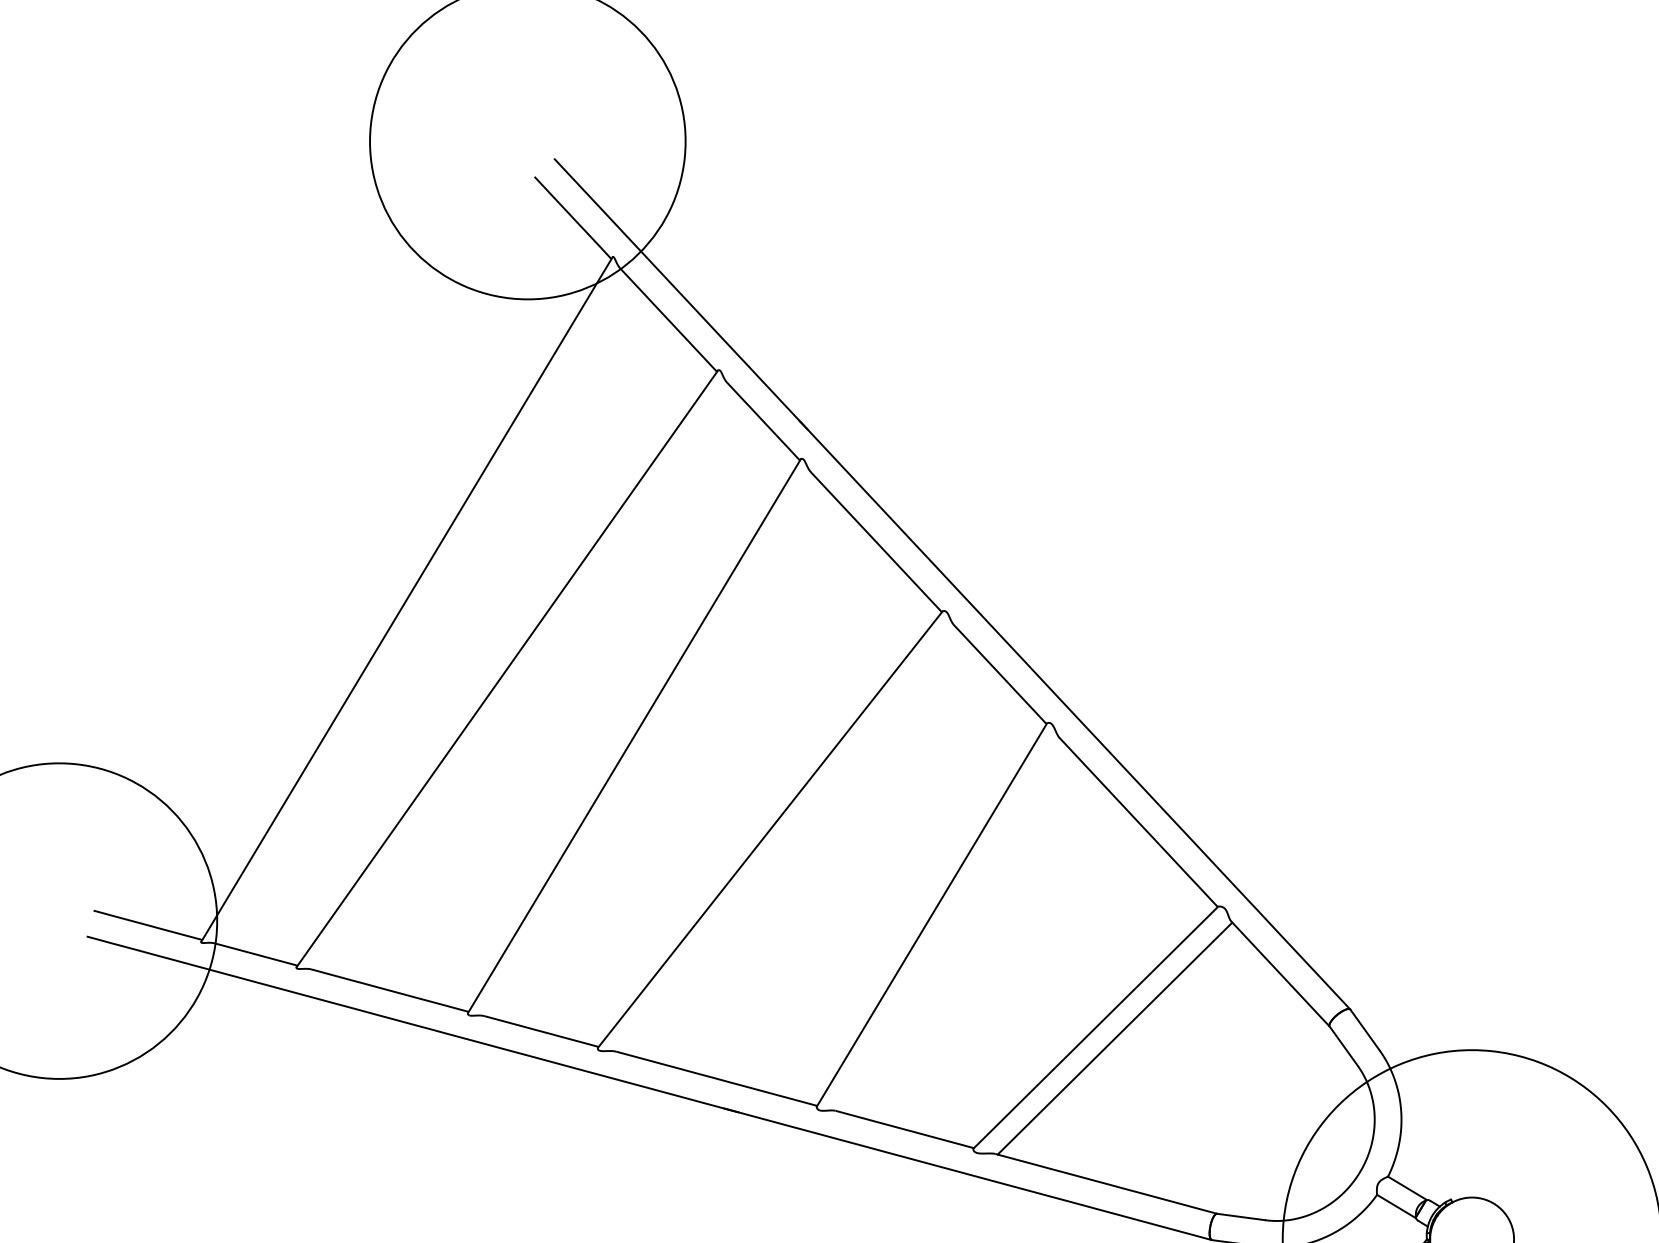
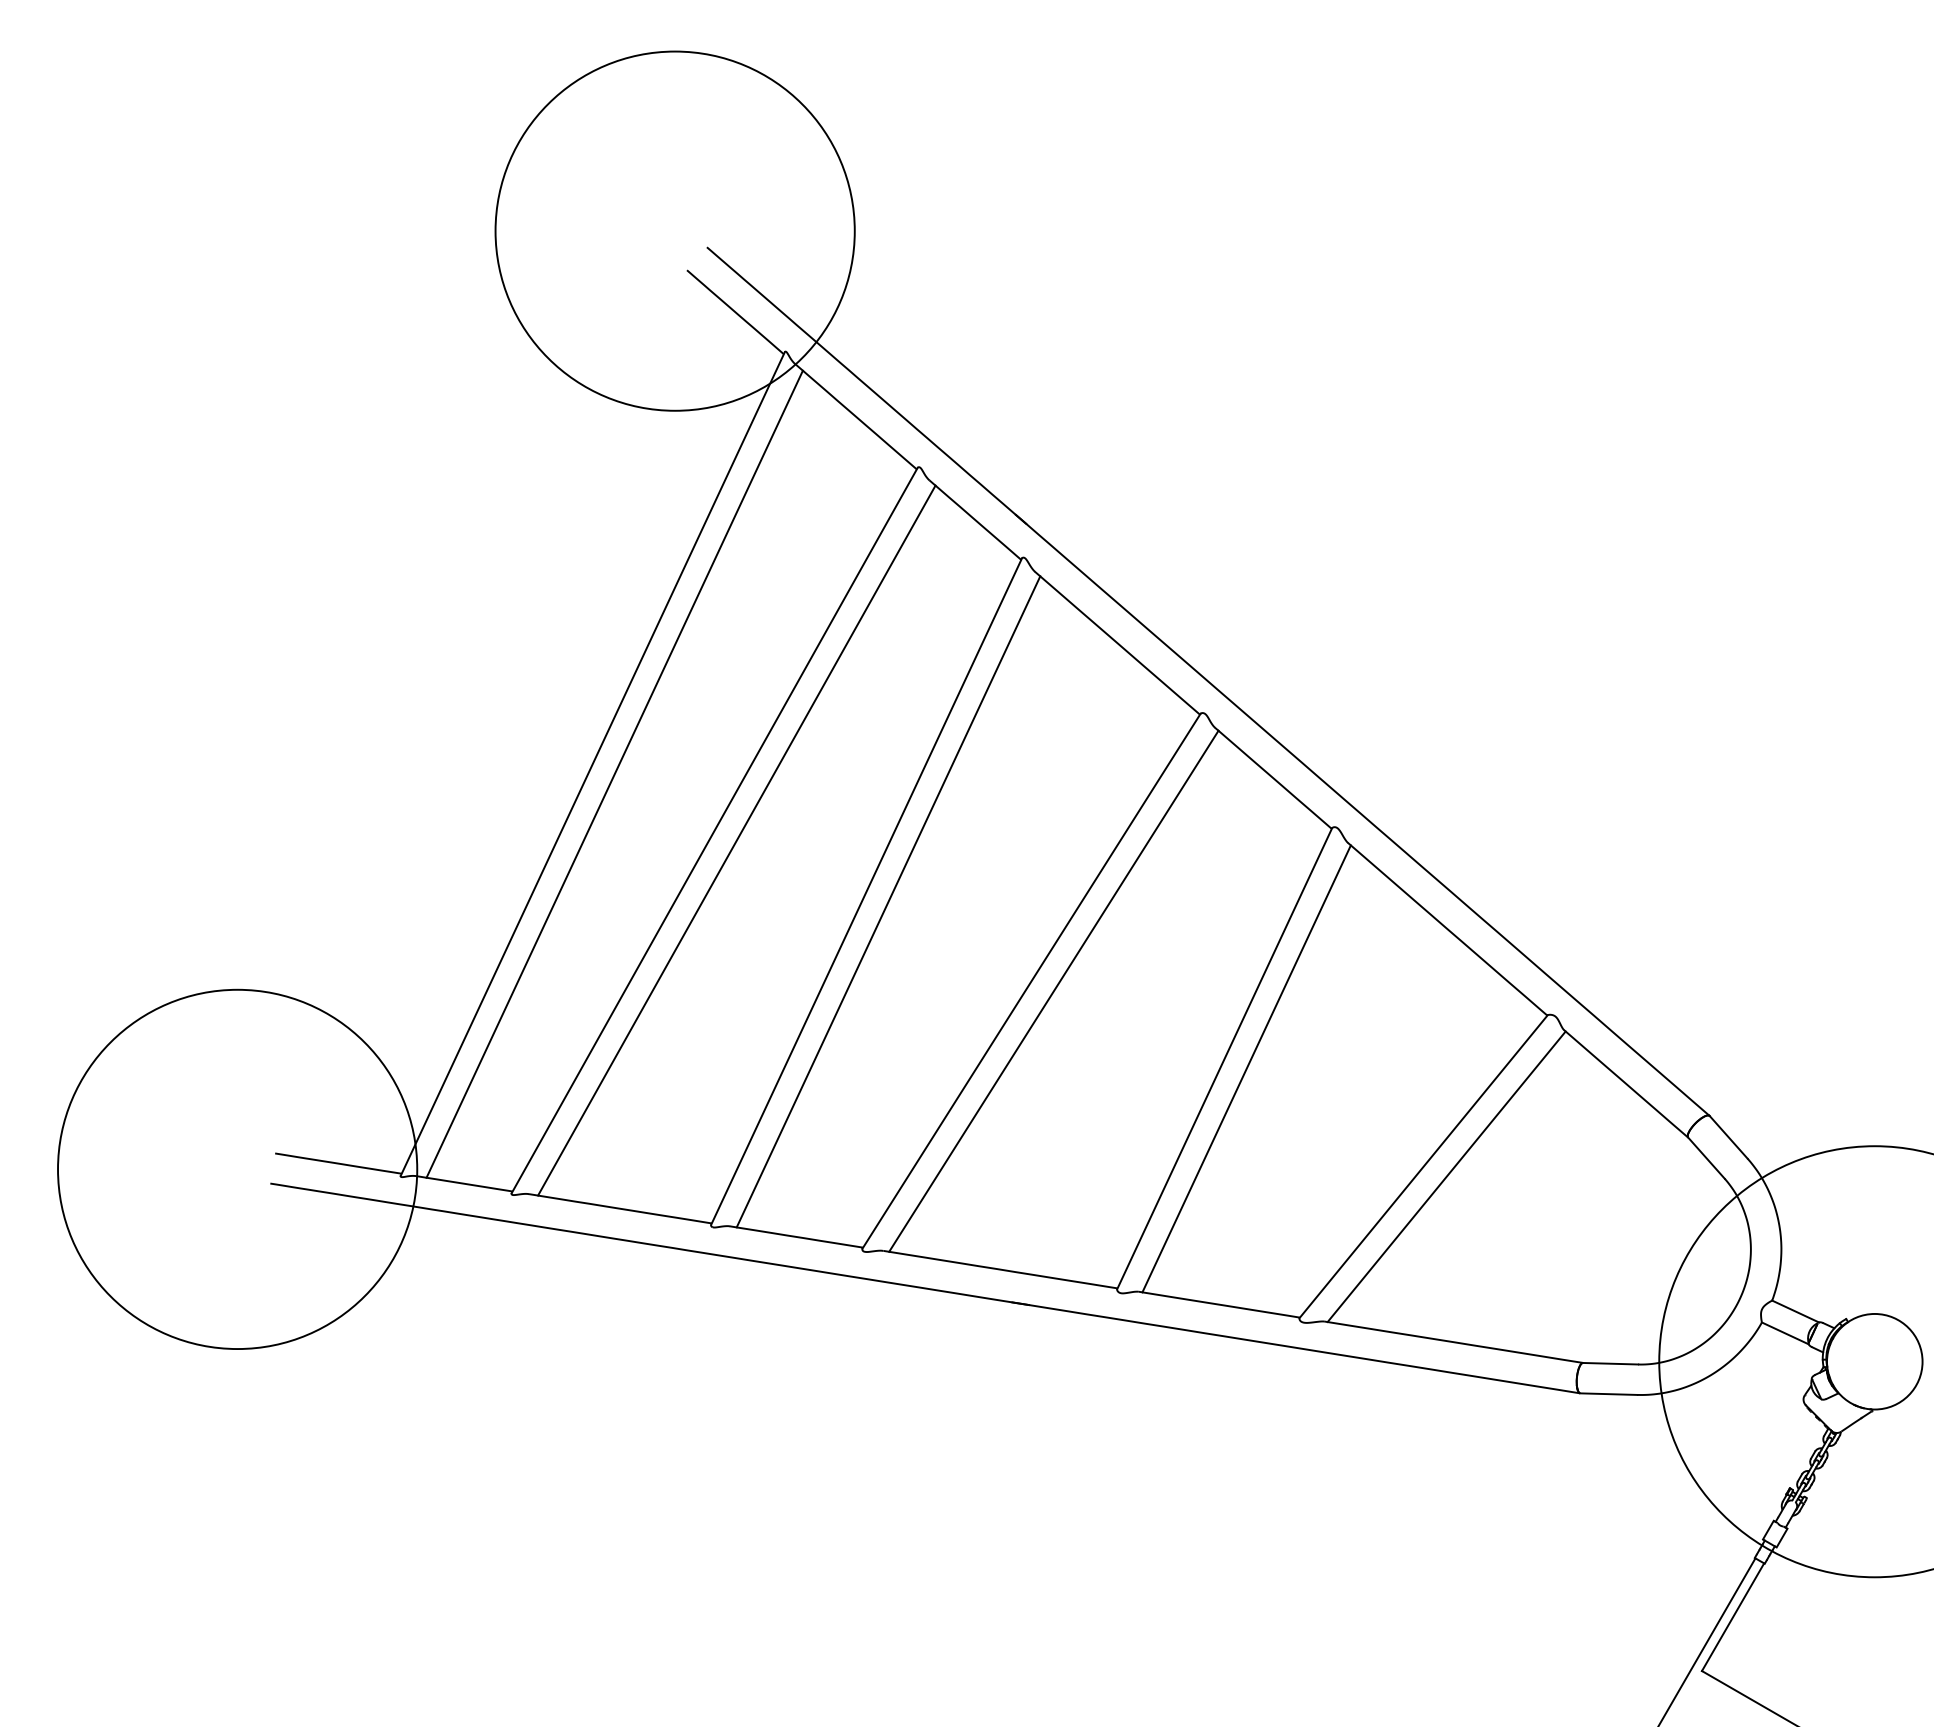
line: (425, 609) -> (614, 773), added
line: (525, 679) -> (736, 840), added
line: (652, 746) -> (888, 901), added
line: (788, 839) -> (1053, 990), added
line: (950, 925) -> (1246, 1068), added

